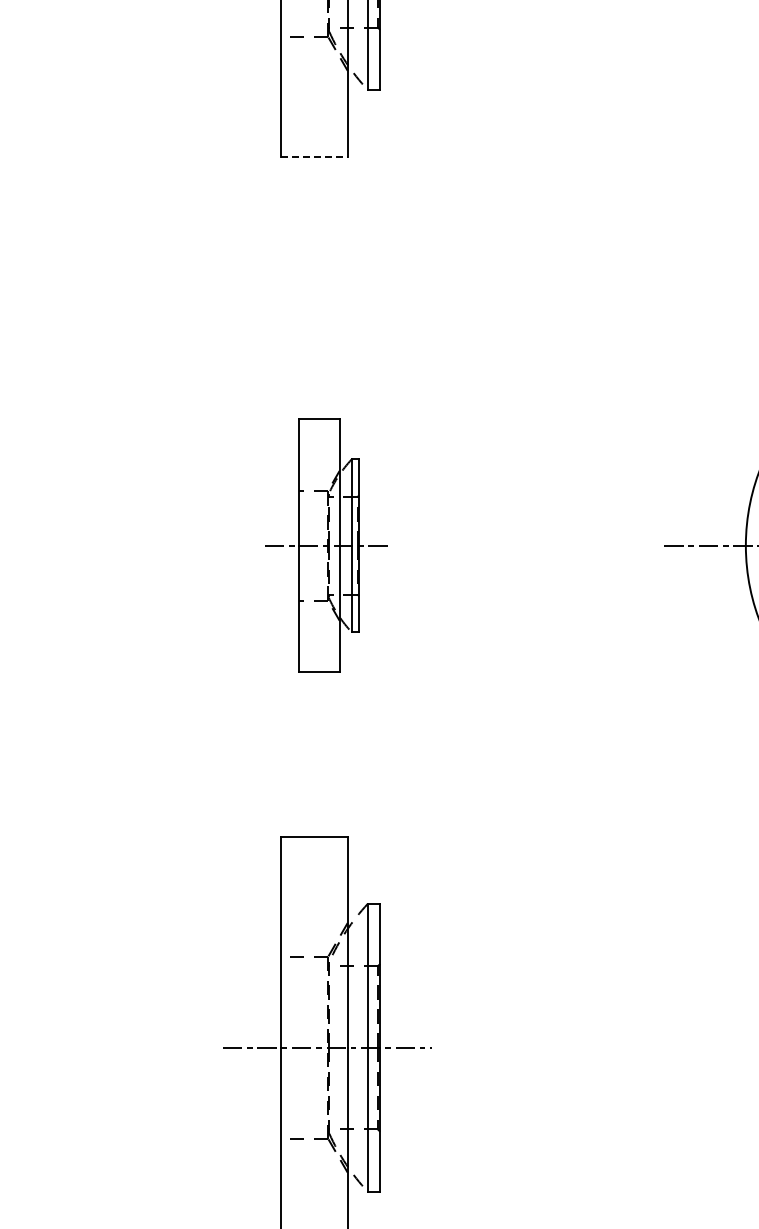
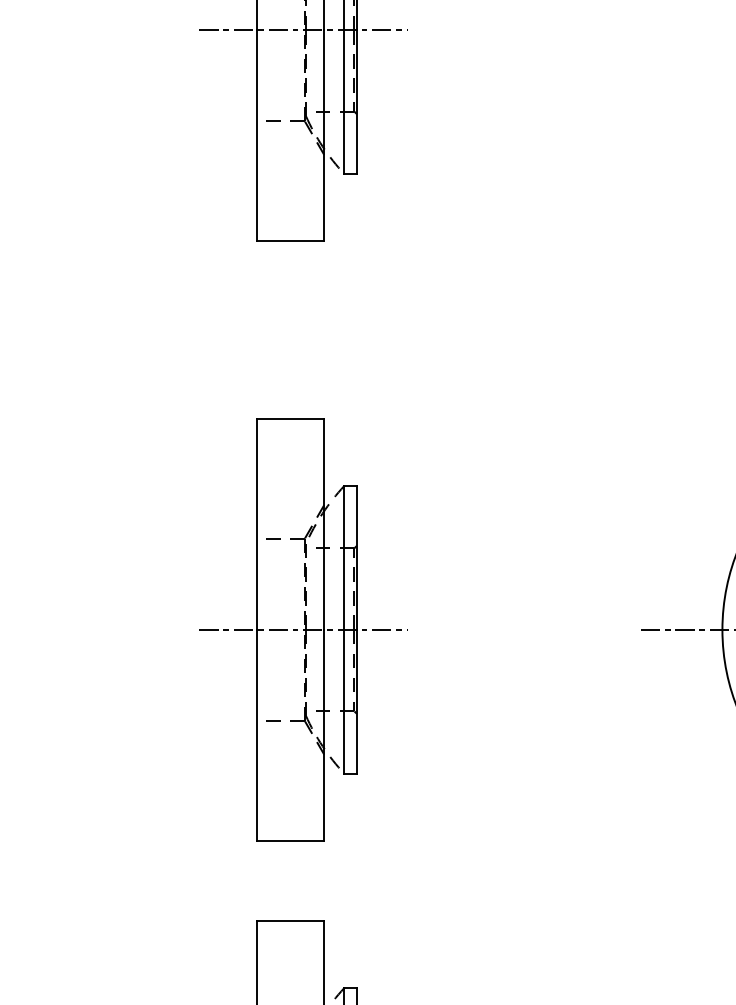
line: (314, 157) -> (291, 241), dashed -> solid
part: (327, 545) -> (304, 629), size x1.67

